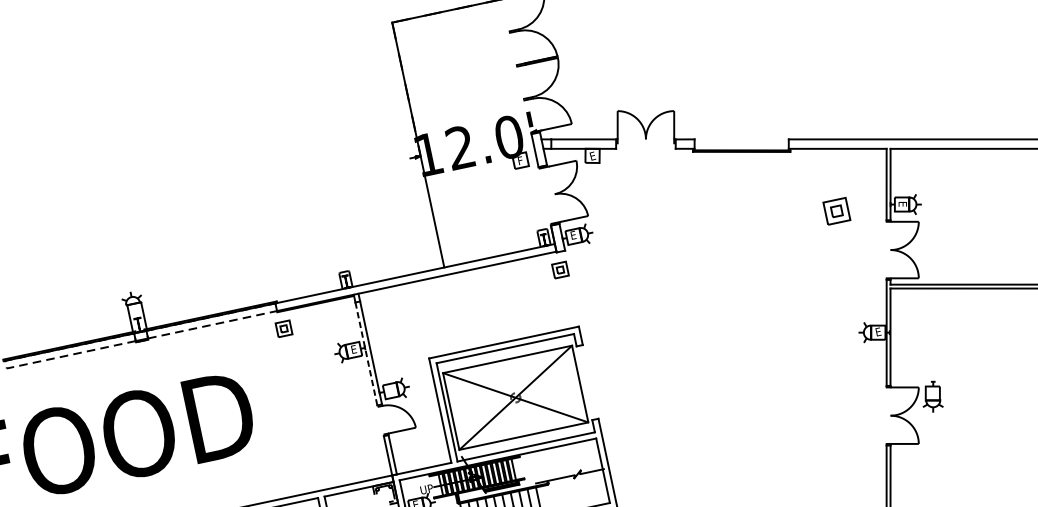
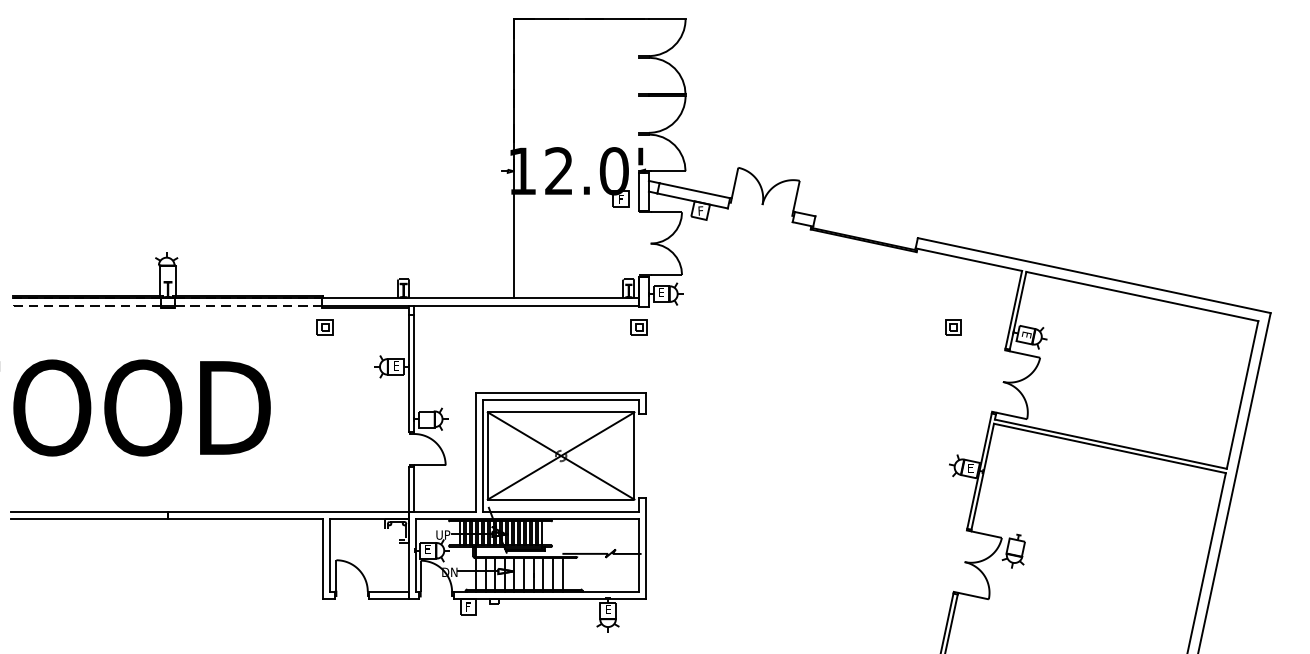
text: (592, 155) -> (700, 210), E -> F
part: (836, 211) -> (953, 327), size x0.62
line: (366, 353) -> (408, 373), dashed -> solid

